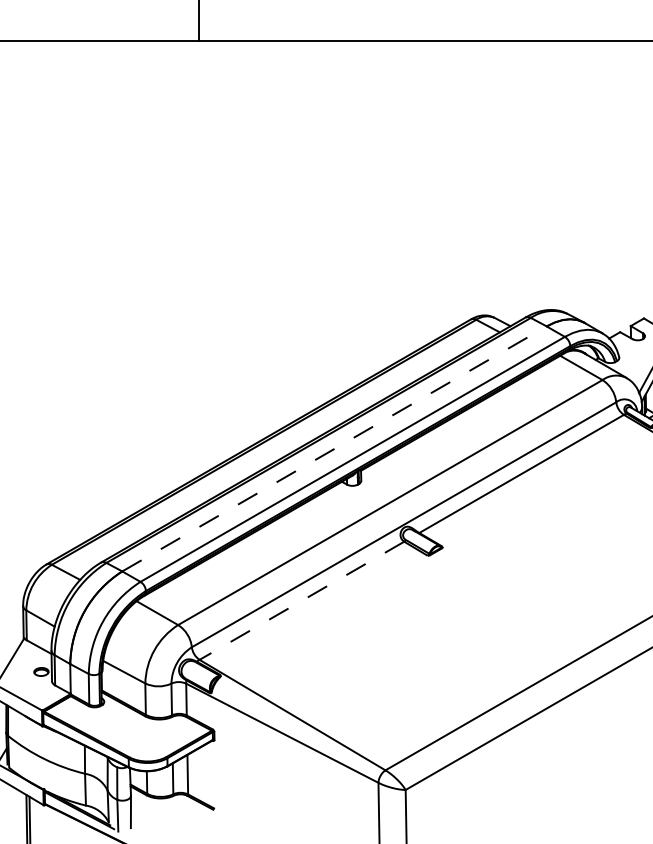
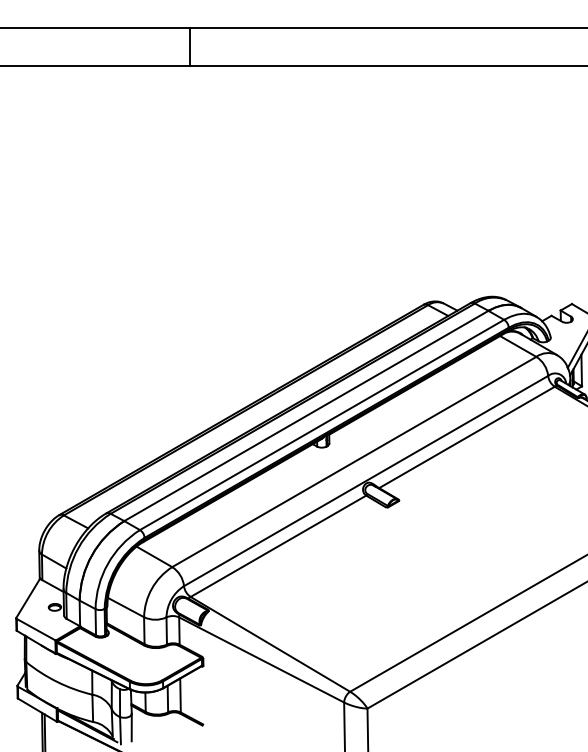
line: (334, 448) -> (306, 415), dashed -> solid
line: (301, 601) -> (278, 546), dashed -> solid

